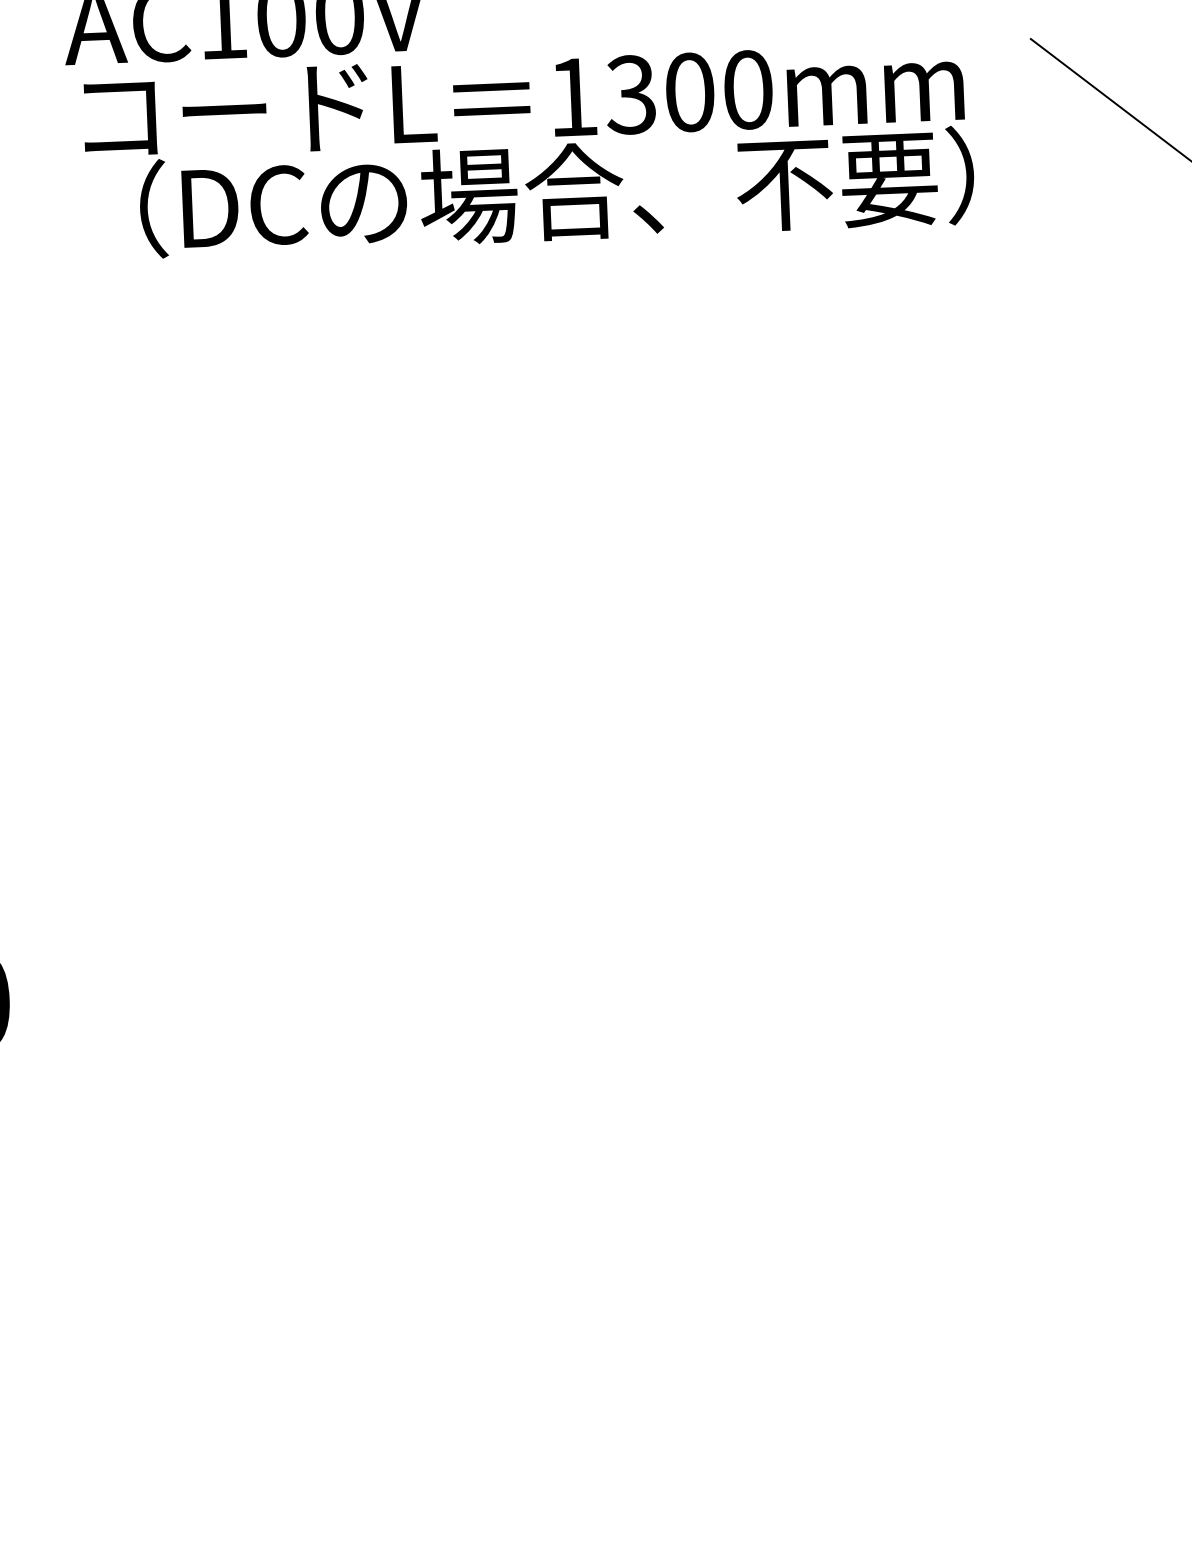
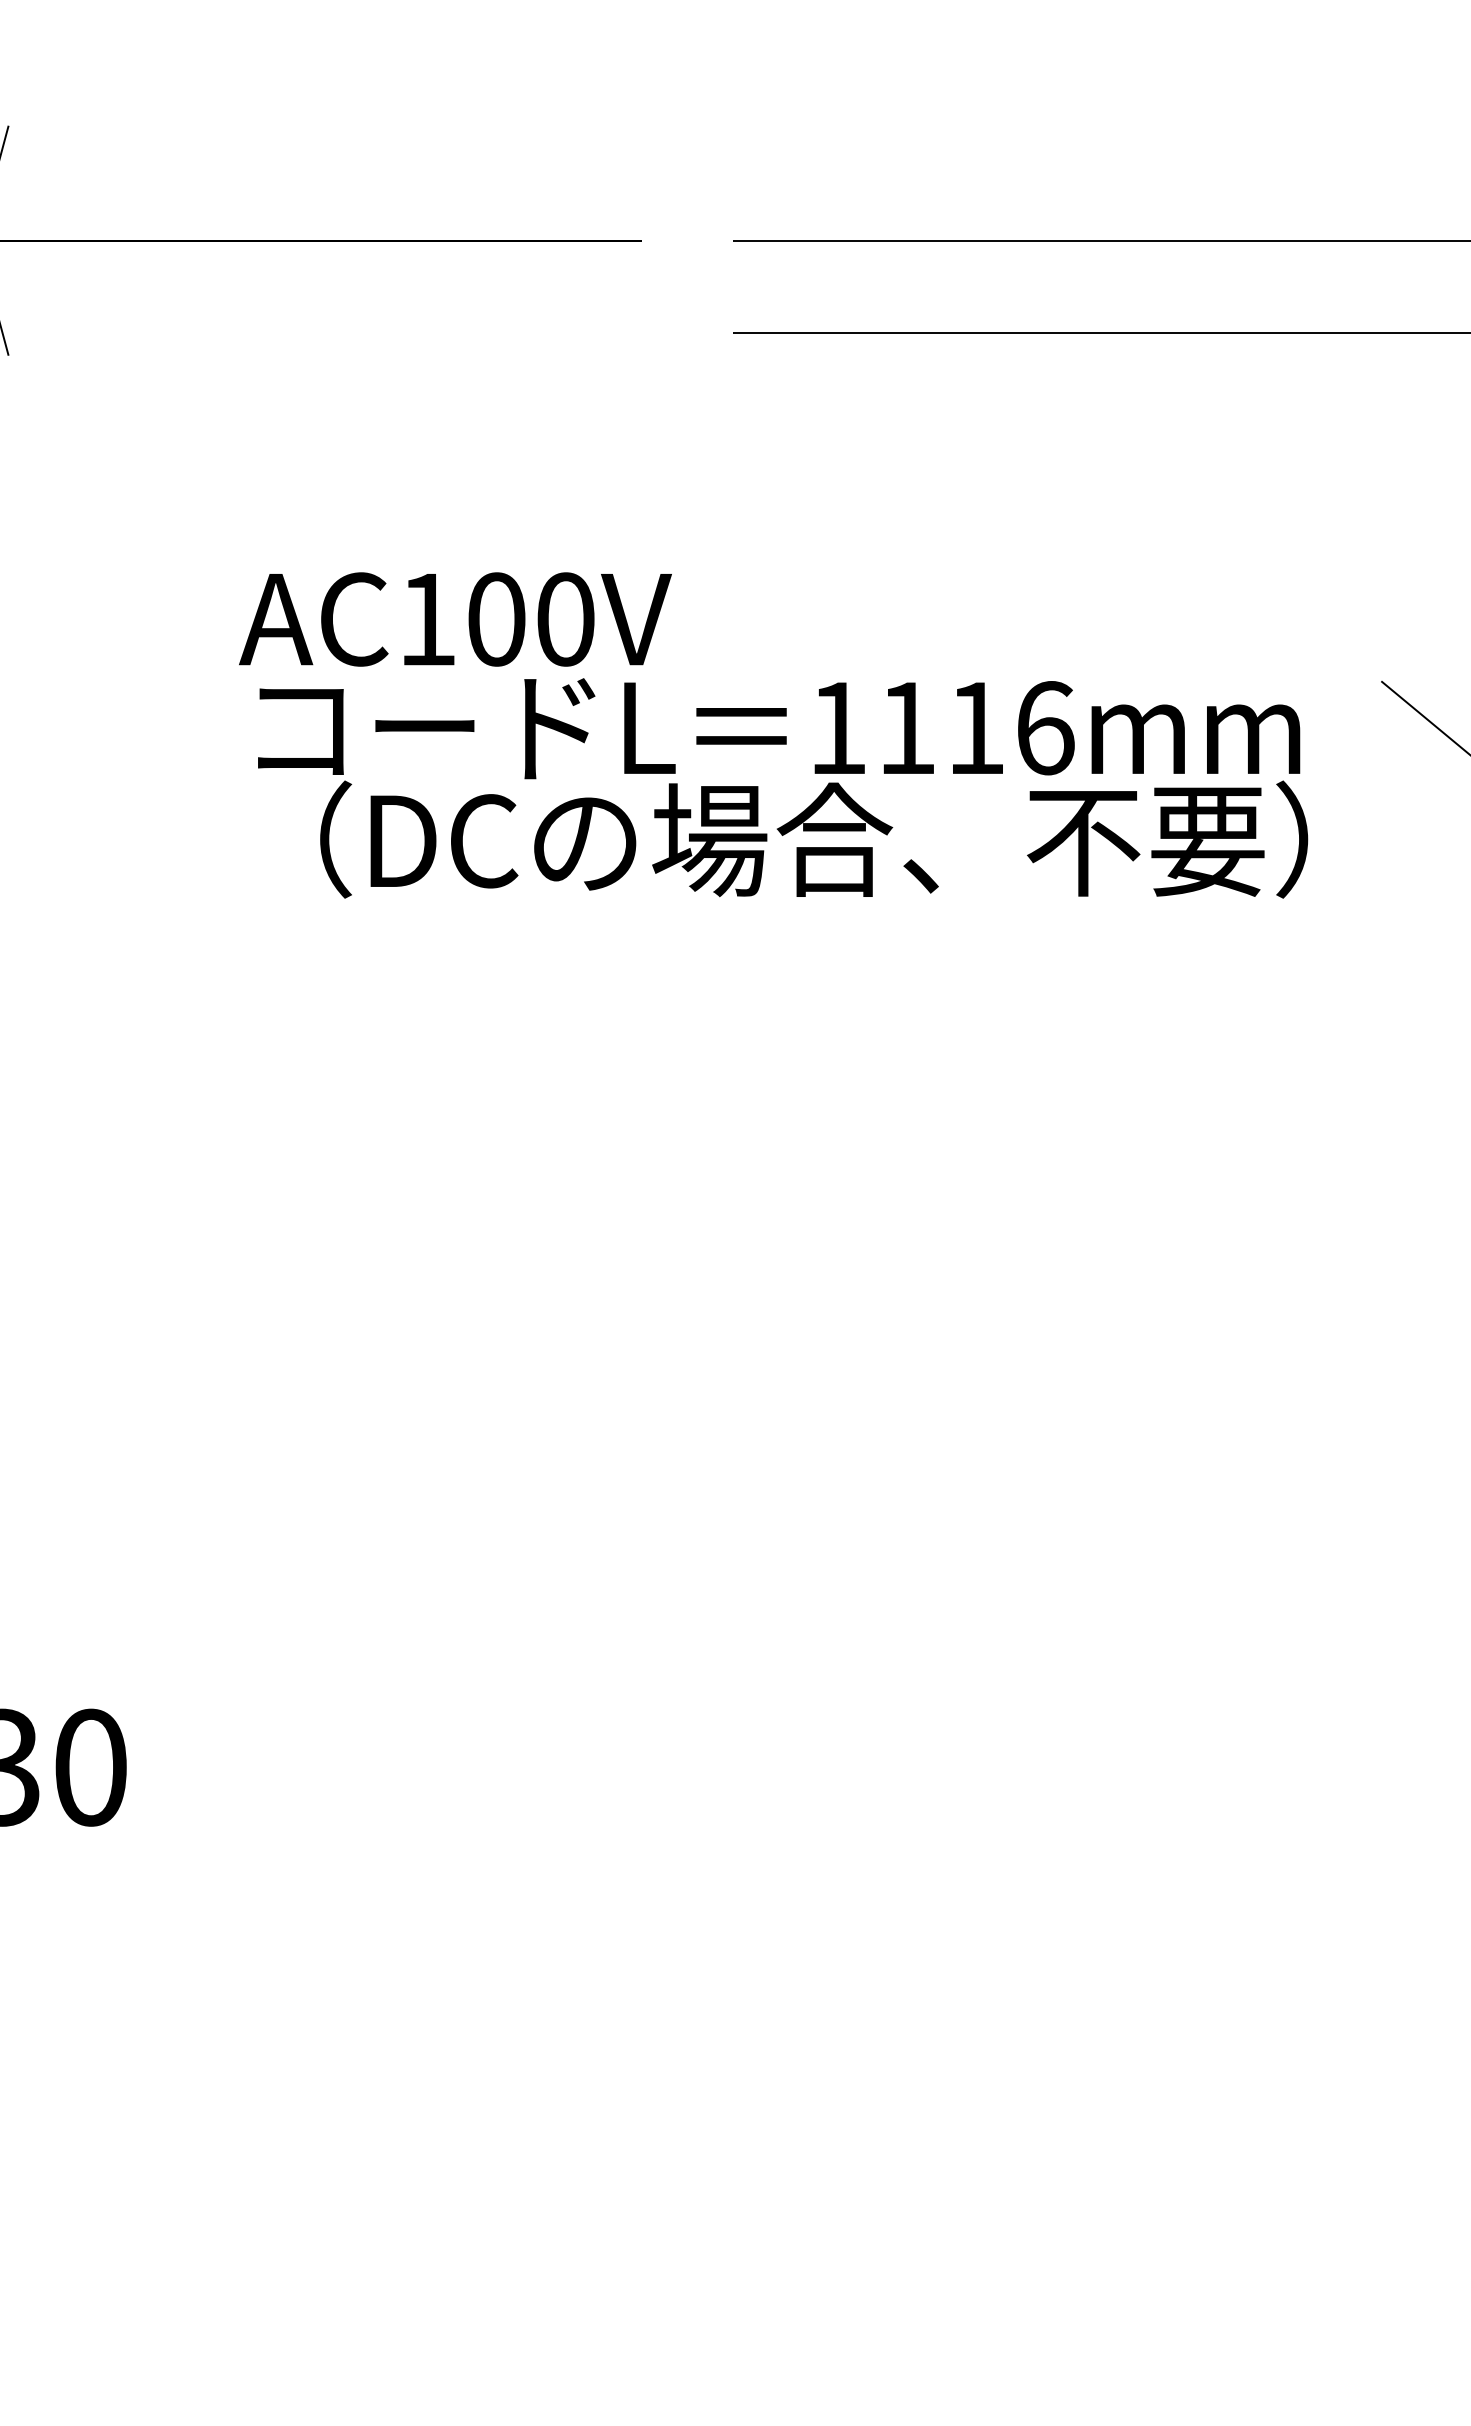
text: (689, 92) -> (975, 728), 1300mm -> 1116mm

